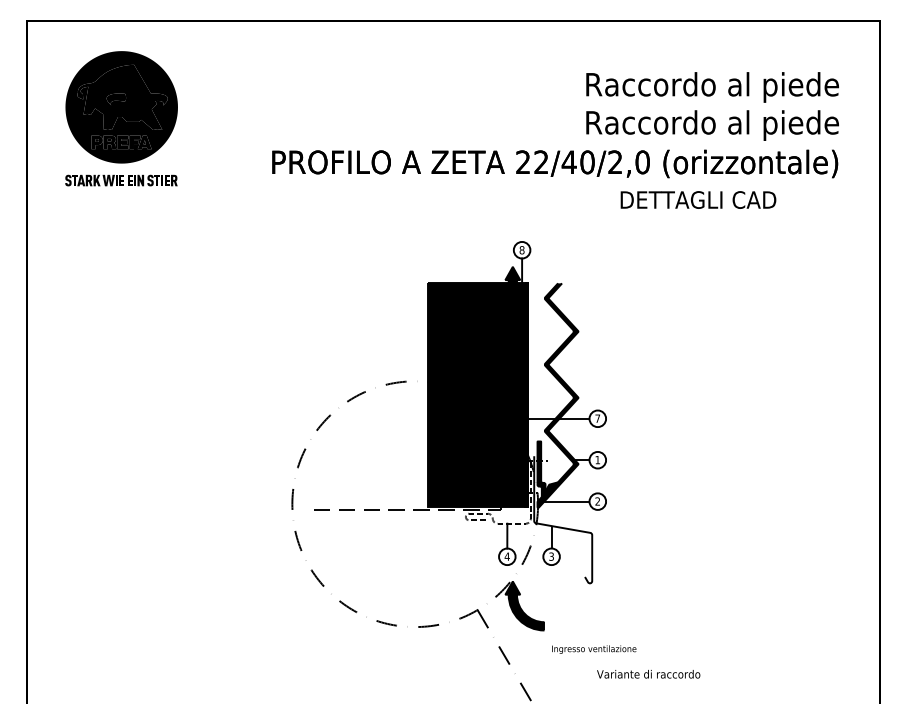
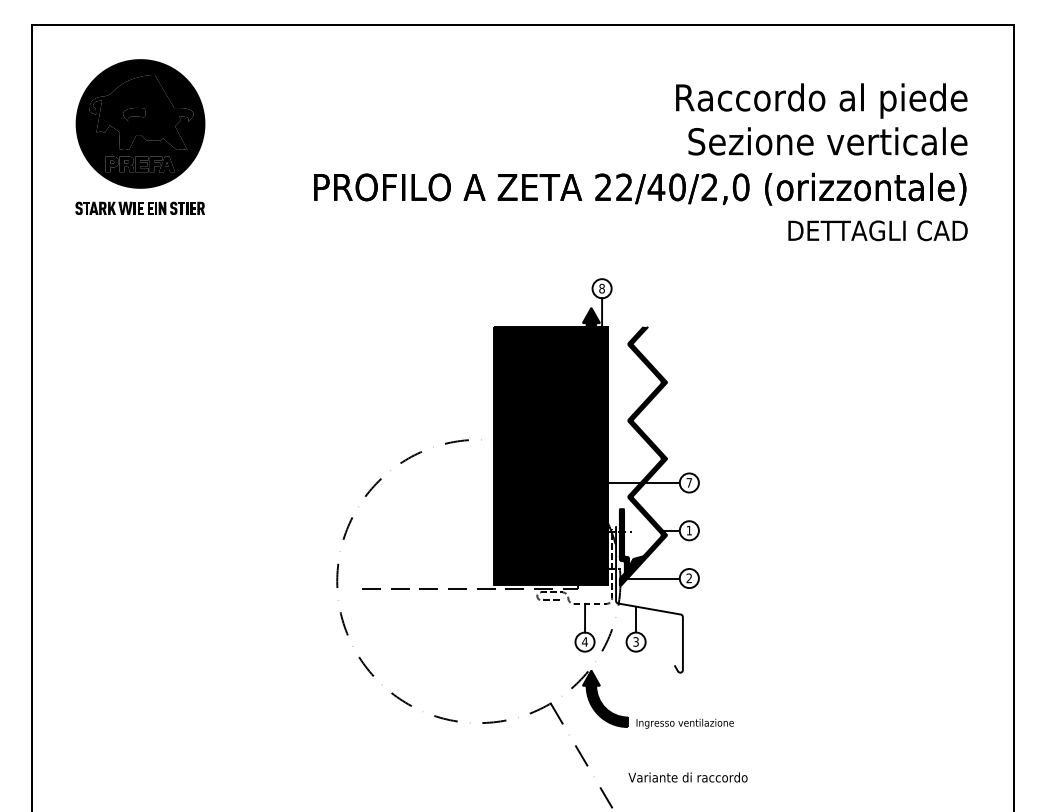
text: (701, 125) -> (808, 144), Raccordo al piede -> Sezione verticale
text: (698, 199) -> (878, 230), moved
text: (594, 649) -> (685, 723), moved
text: (648, 674) -> (687, 777), moved

